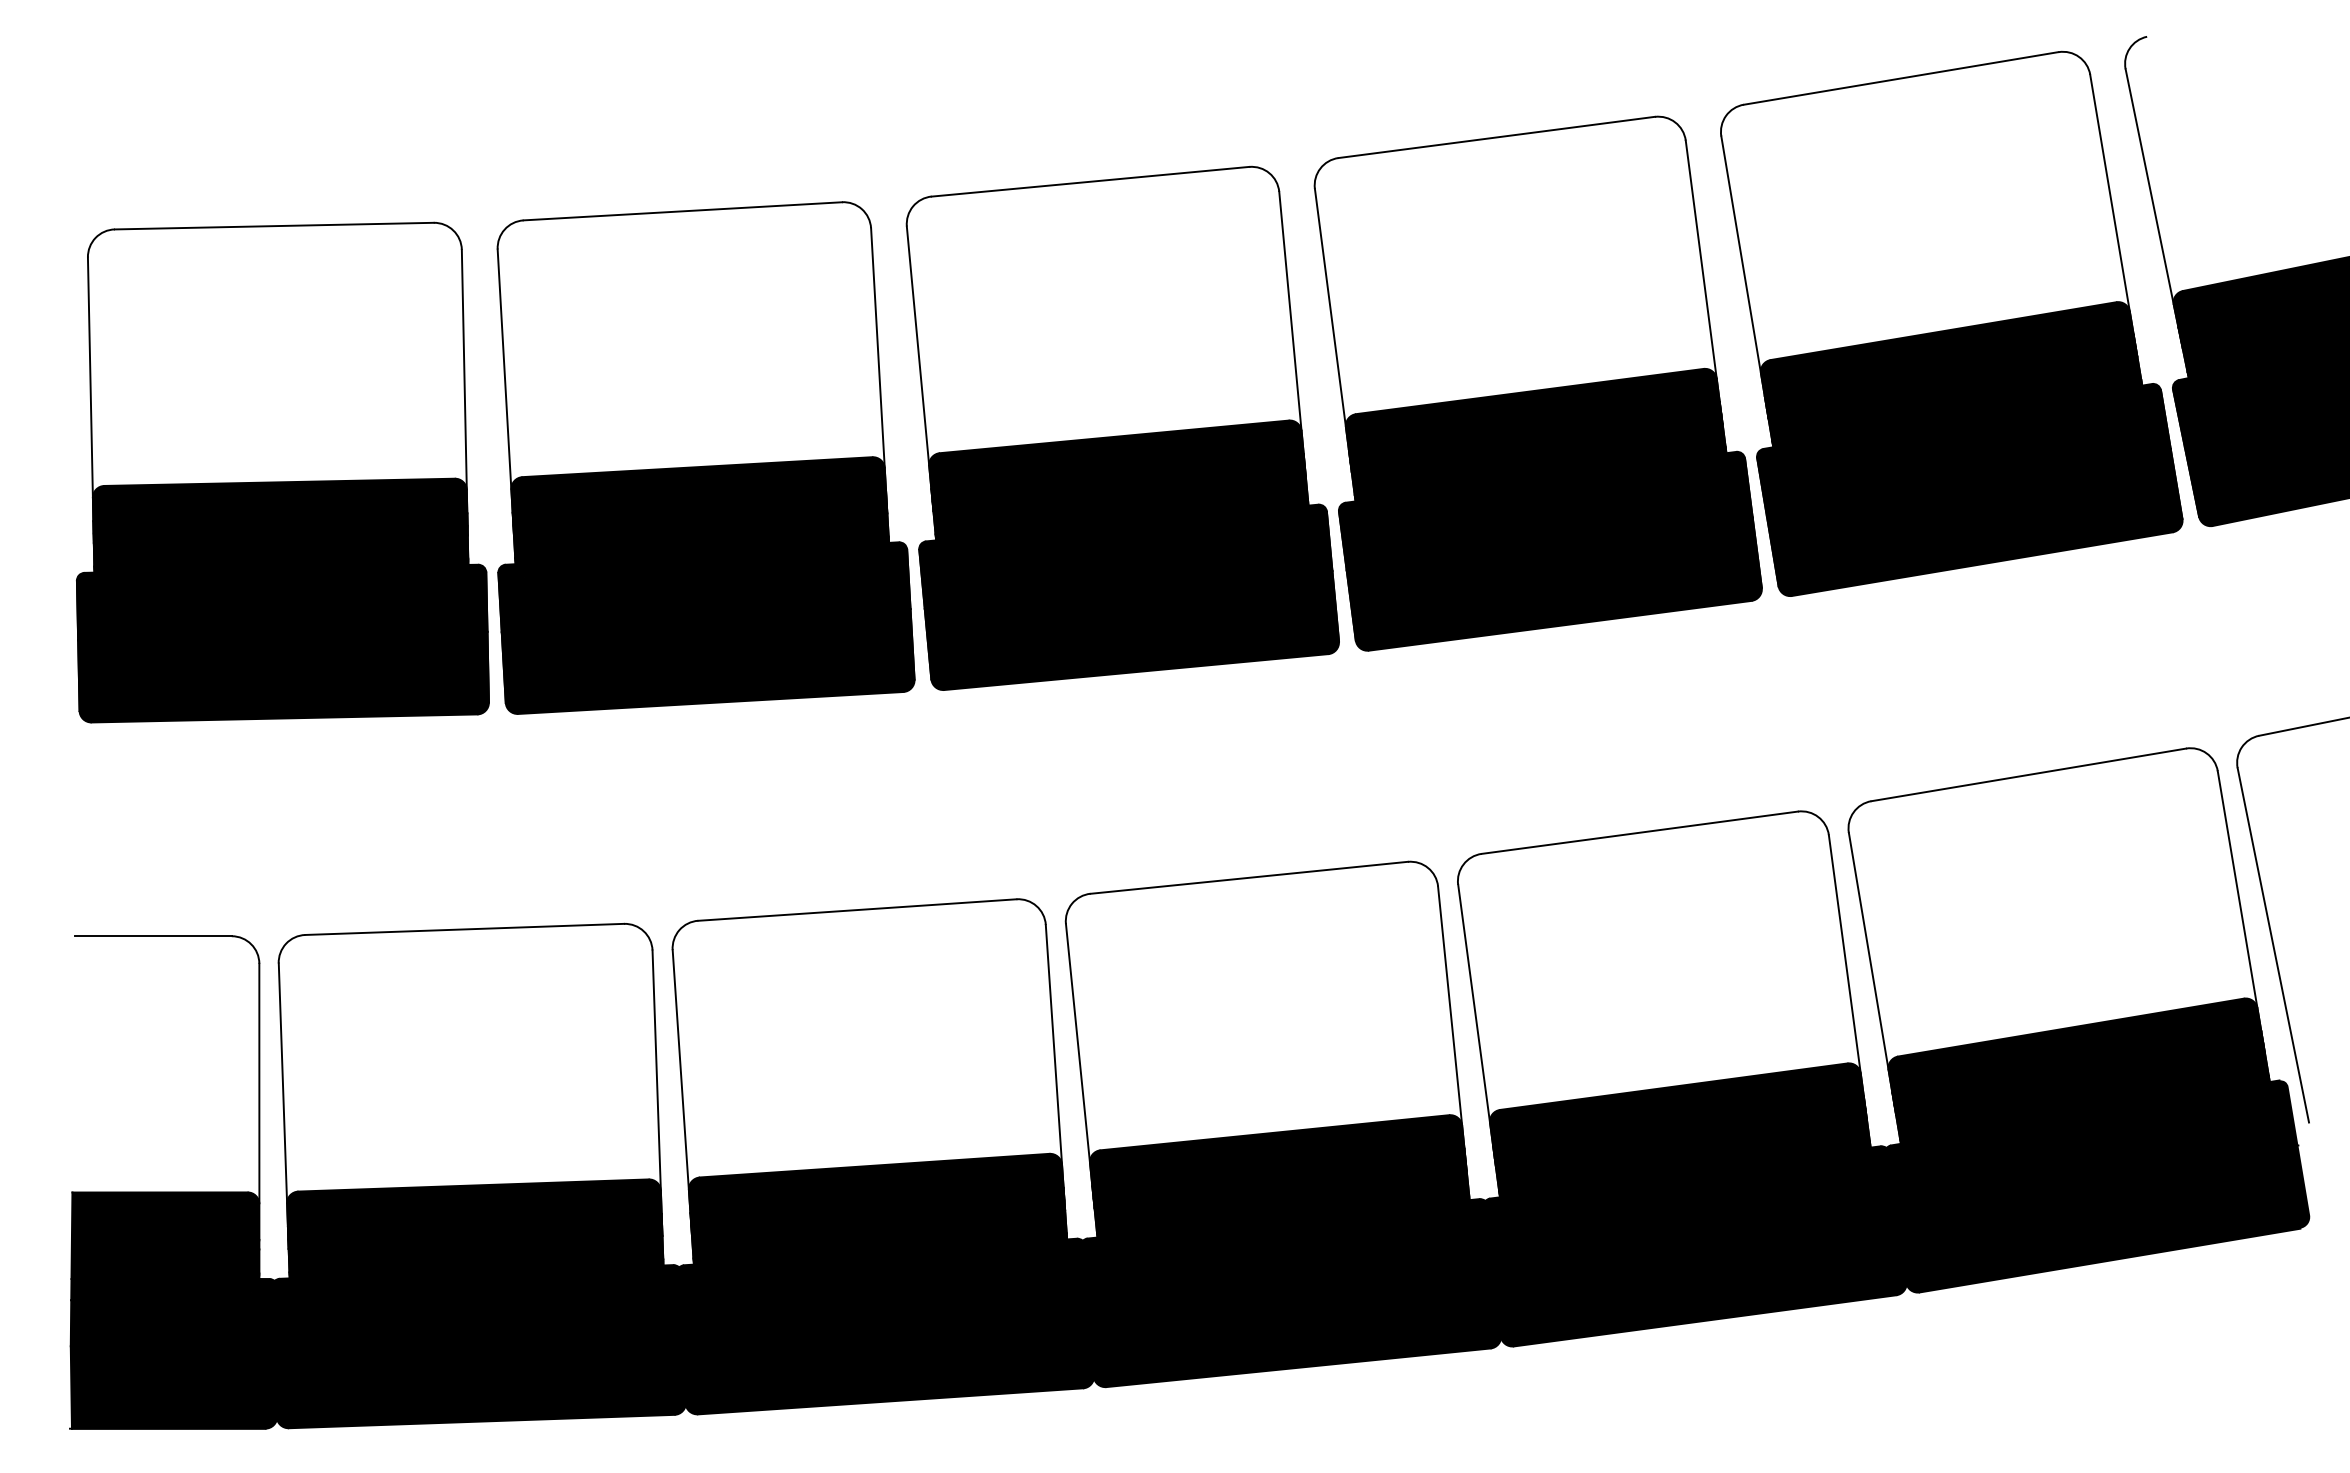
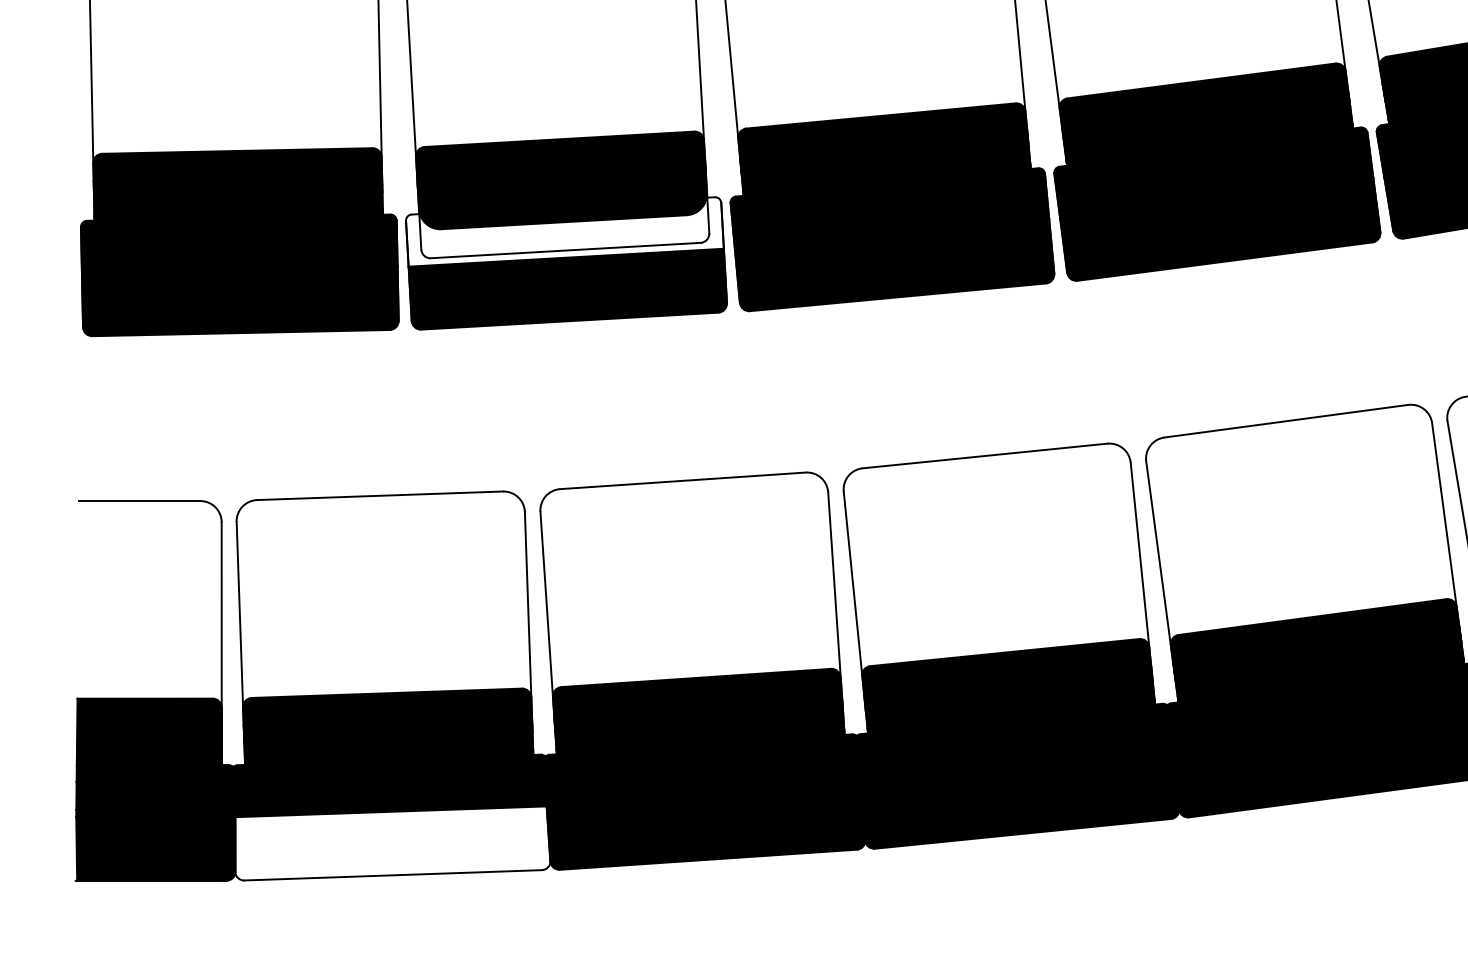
fill: (704, 584) -> (564, 229), removed
fill: (479, 1380) -> (391, 843), removed

